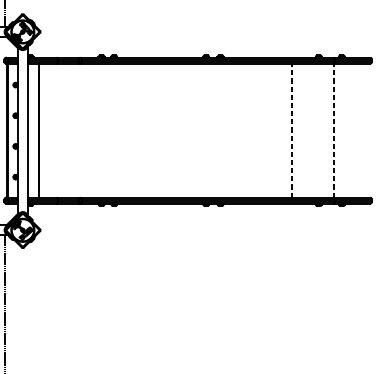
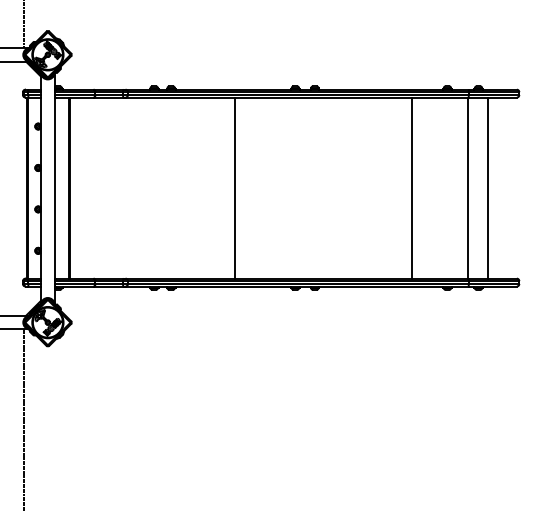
line: (161, 130) -> (235, 187), added
line: (292, 130) -> (411, 188), dashed -> solid
line: (333, 130) -> (467, 188), dashed -> solid
line: (349, 130) -> (488, 187), added

